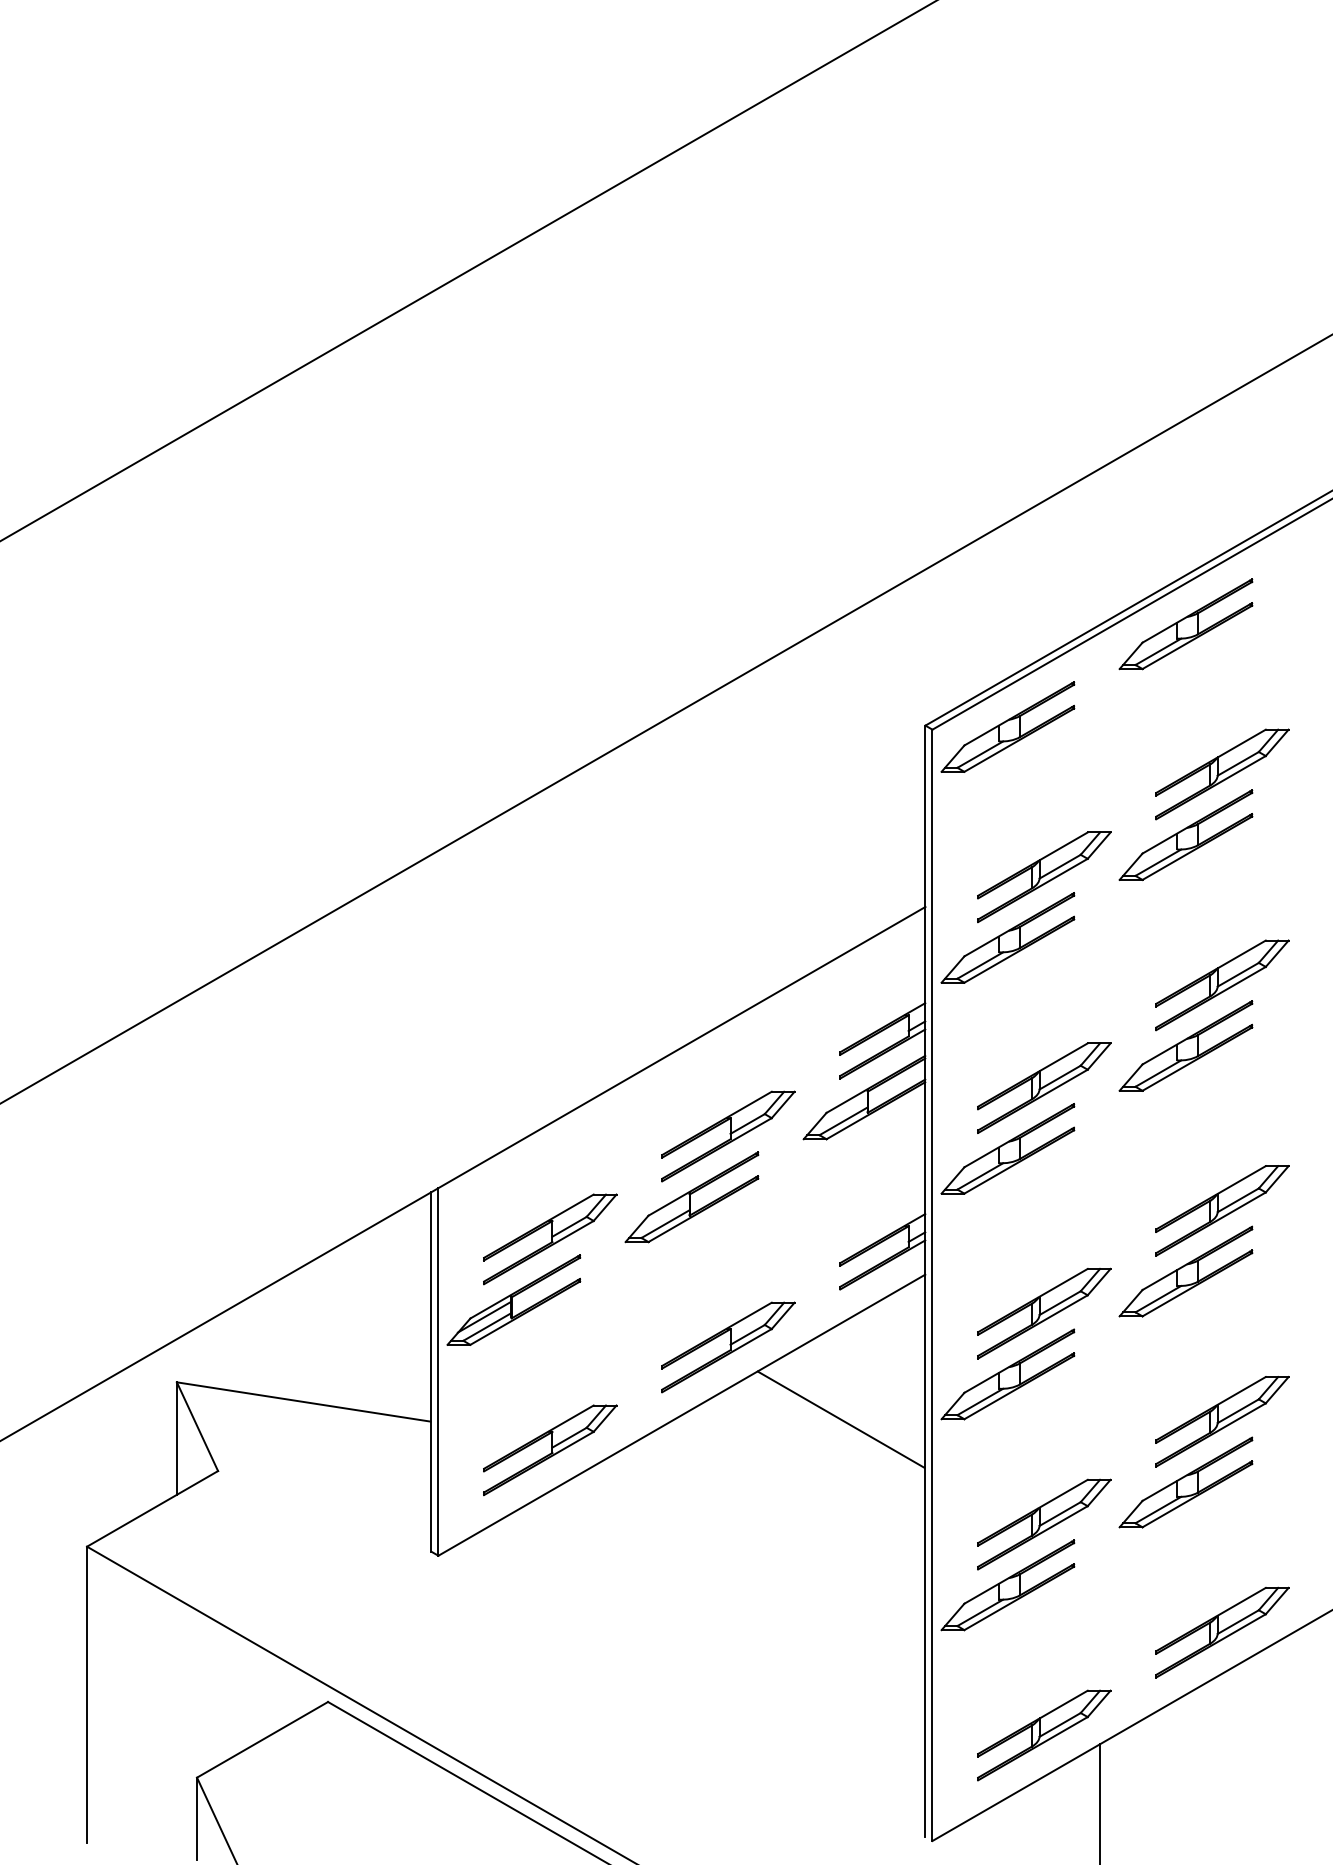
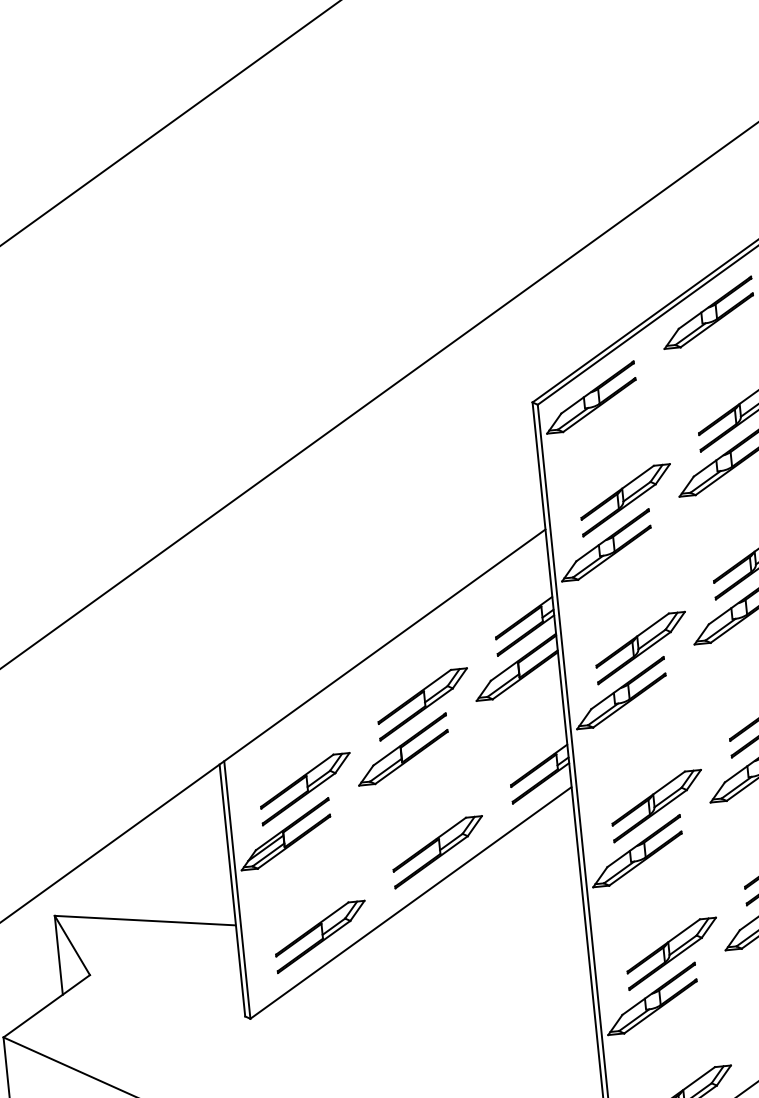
line: (840, 1419) -> (522, 894), removed

